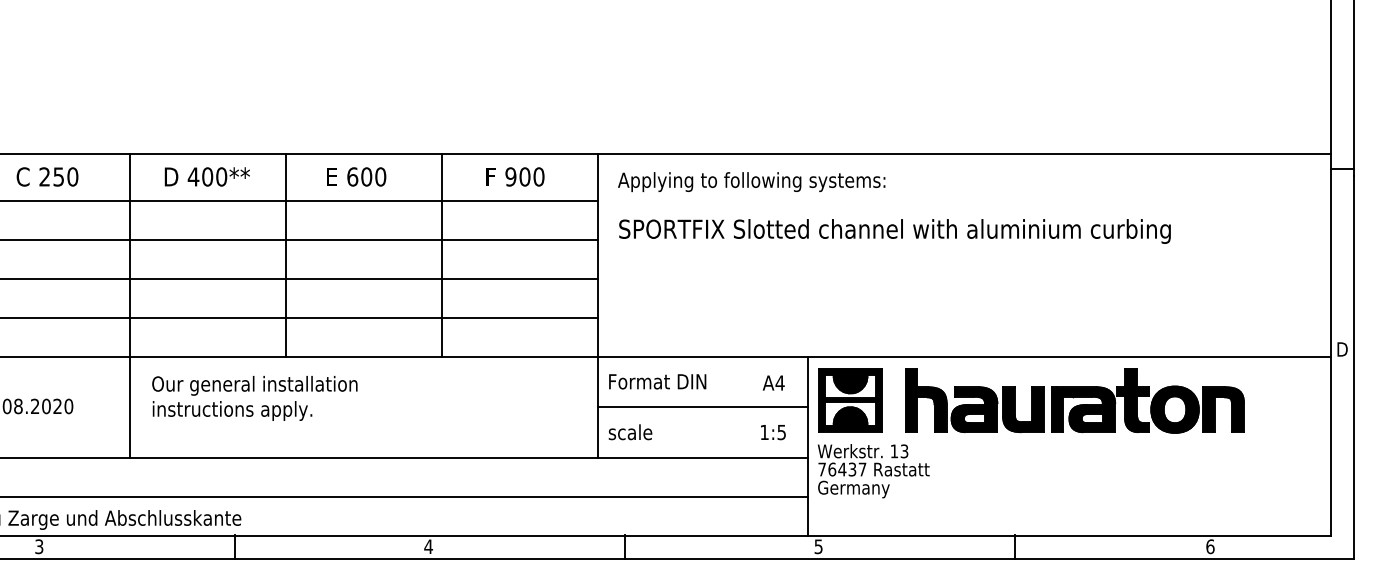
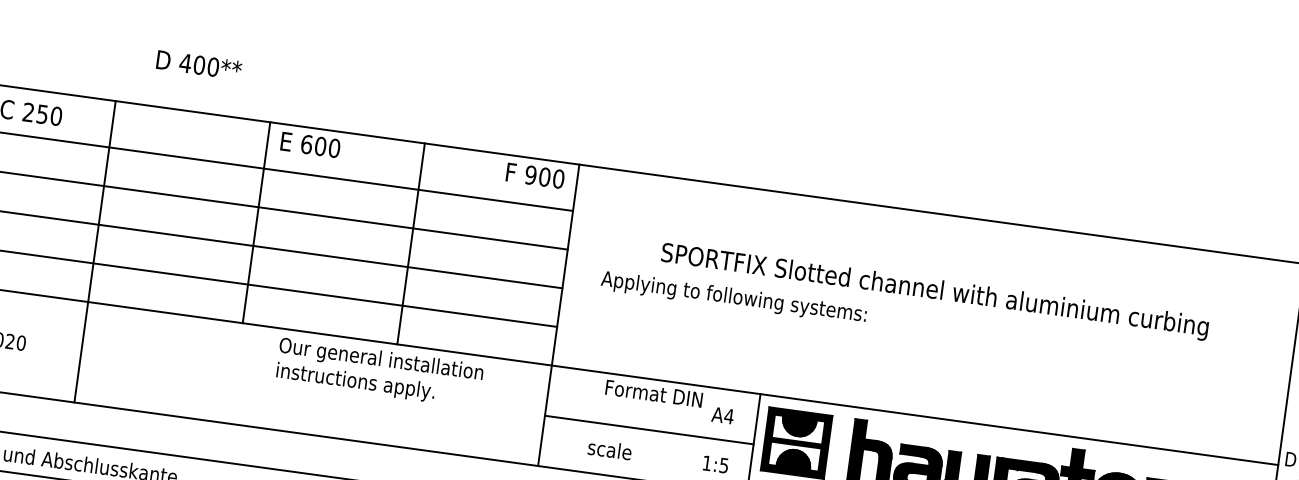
text: (206, 176) -> (198, 64), moved
text: (356, 176) -> (310, 144), moved
text: (515, 176) -> (535, 175), moved
text: (751, 182) -> (733, 298), moved
text: (894, 231) -> (934, 291), moved
text: (657, 381) -> (653, 393), moved
text: (254, 398) -> (379, 373), moved
text: (630, 432) -> (609, 450), moved

